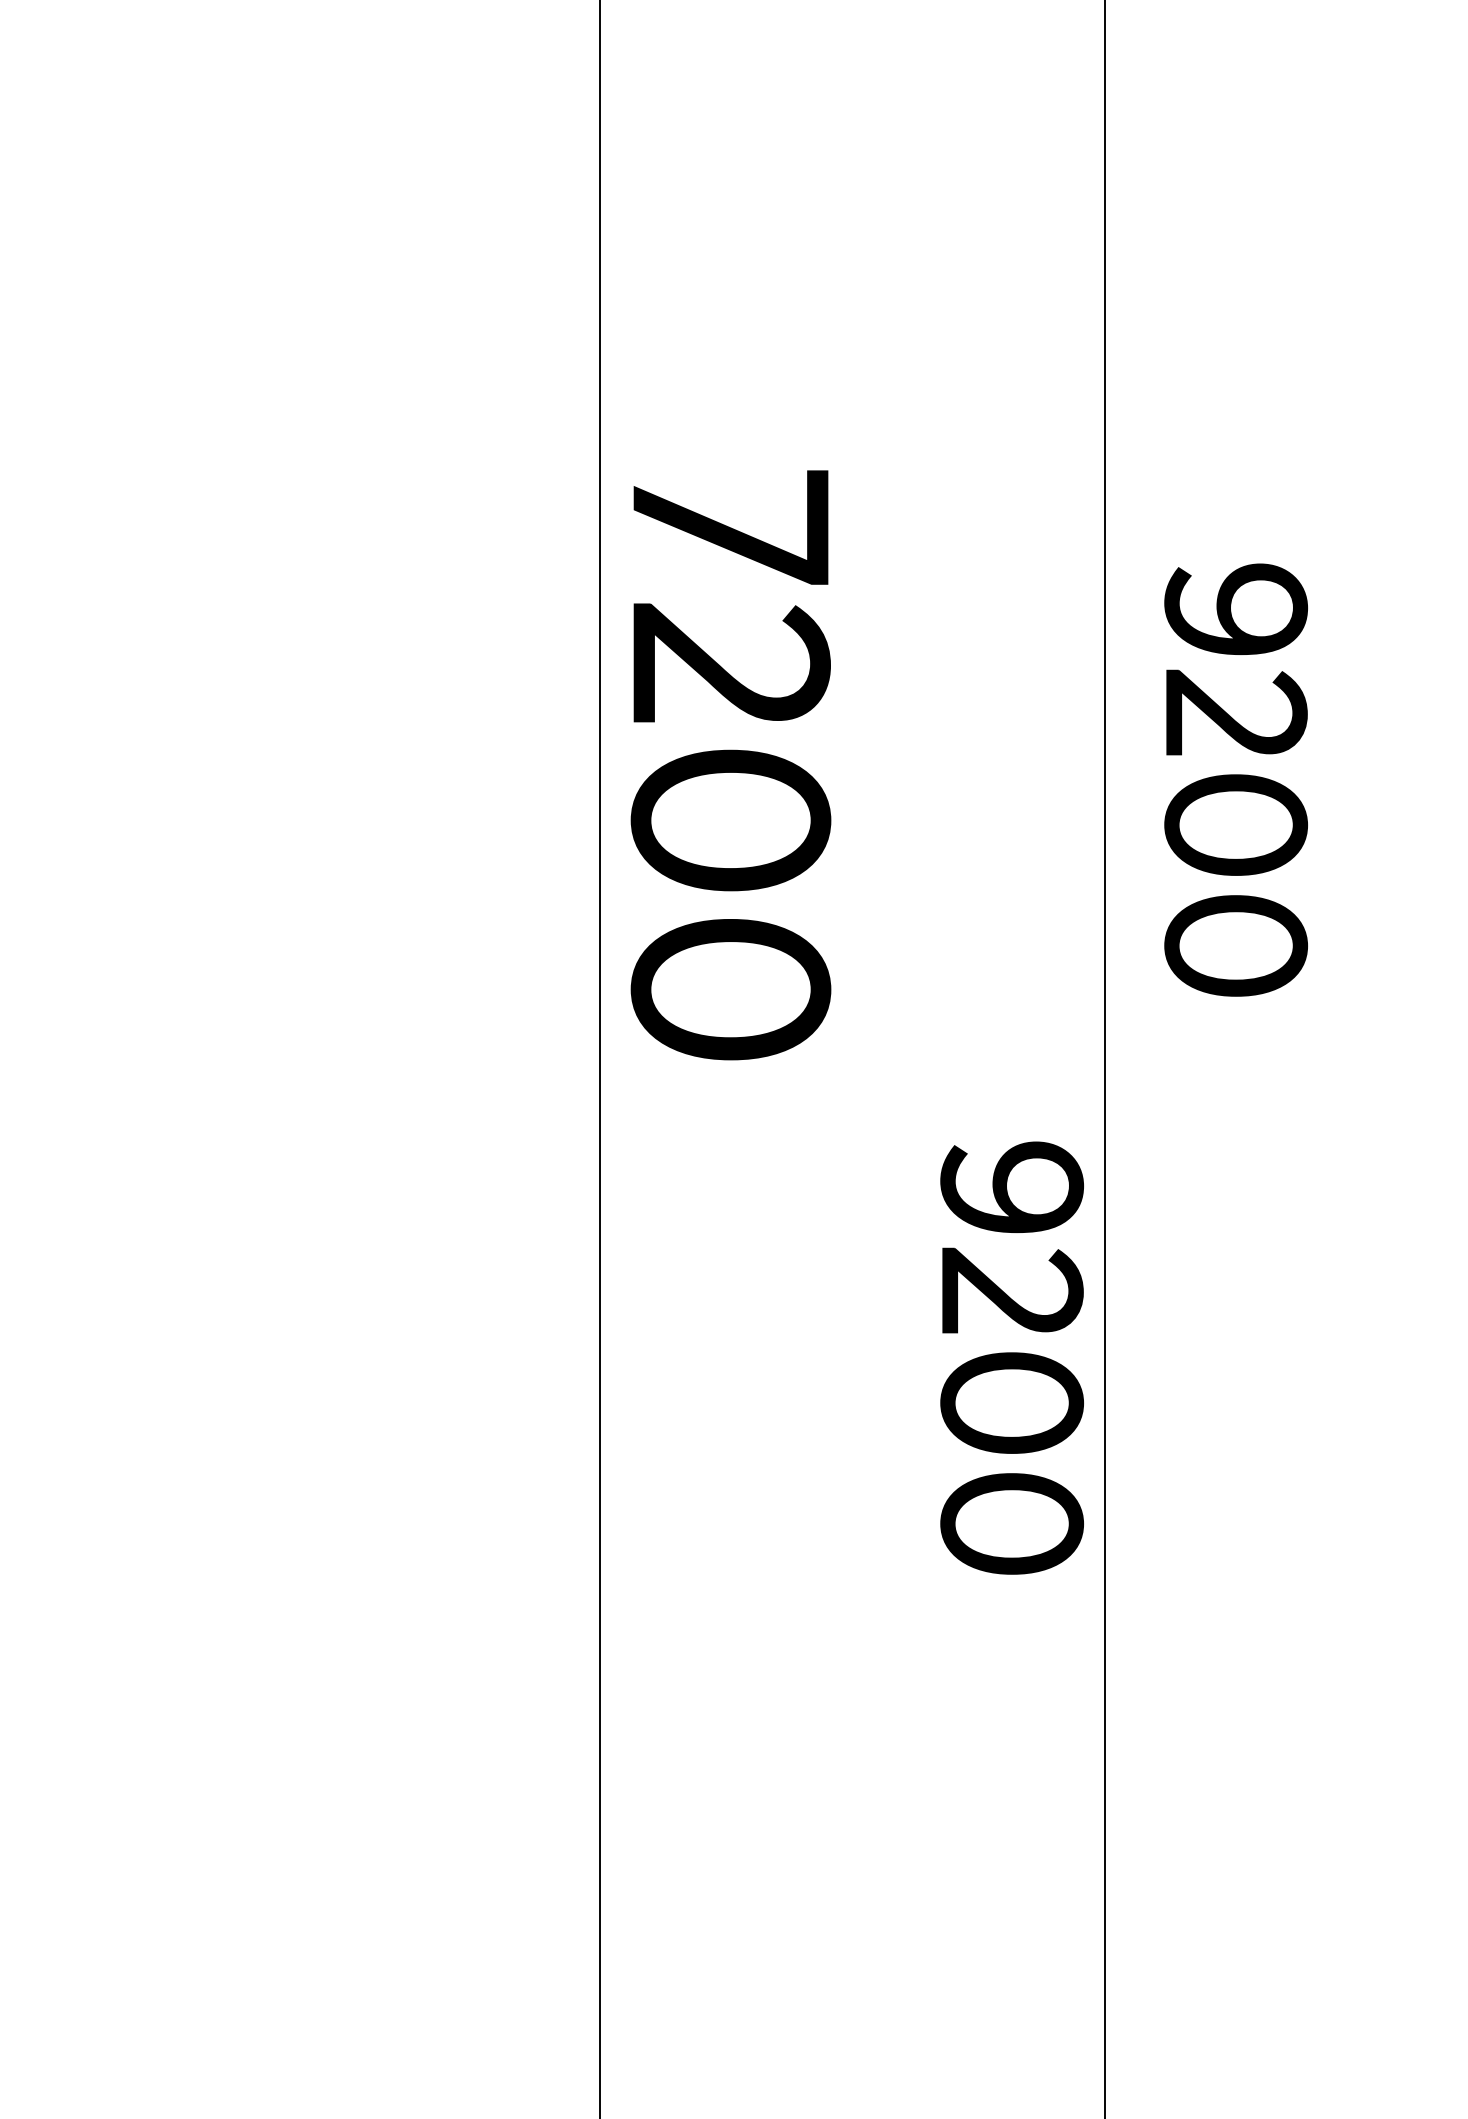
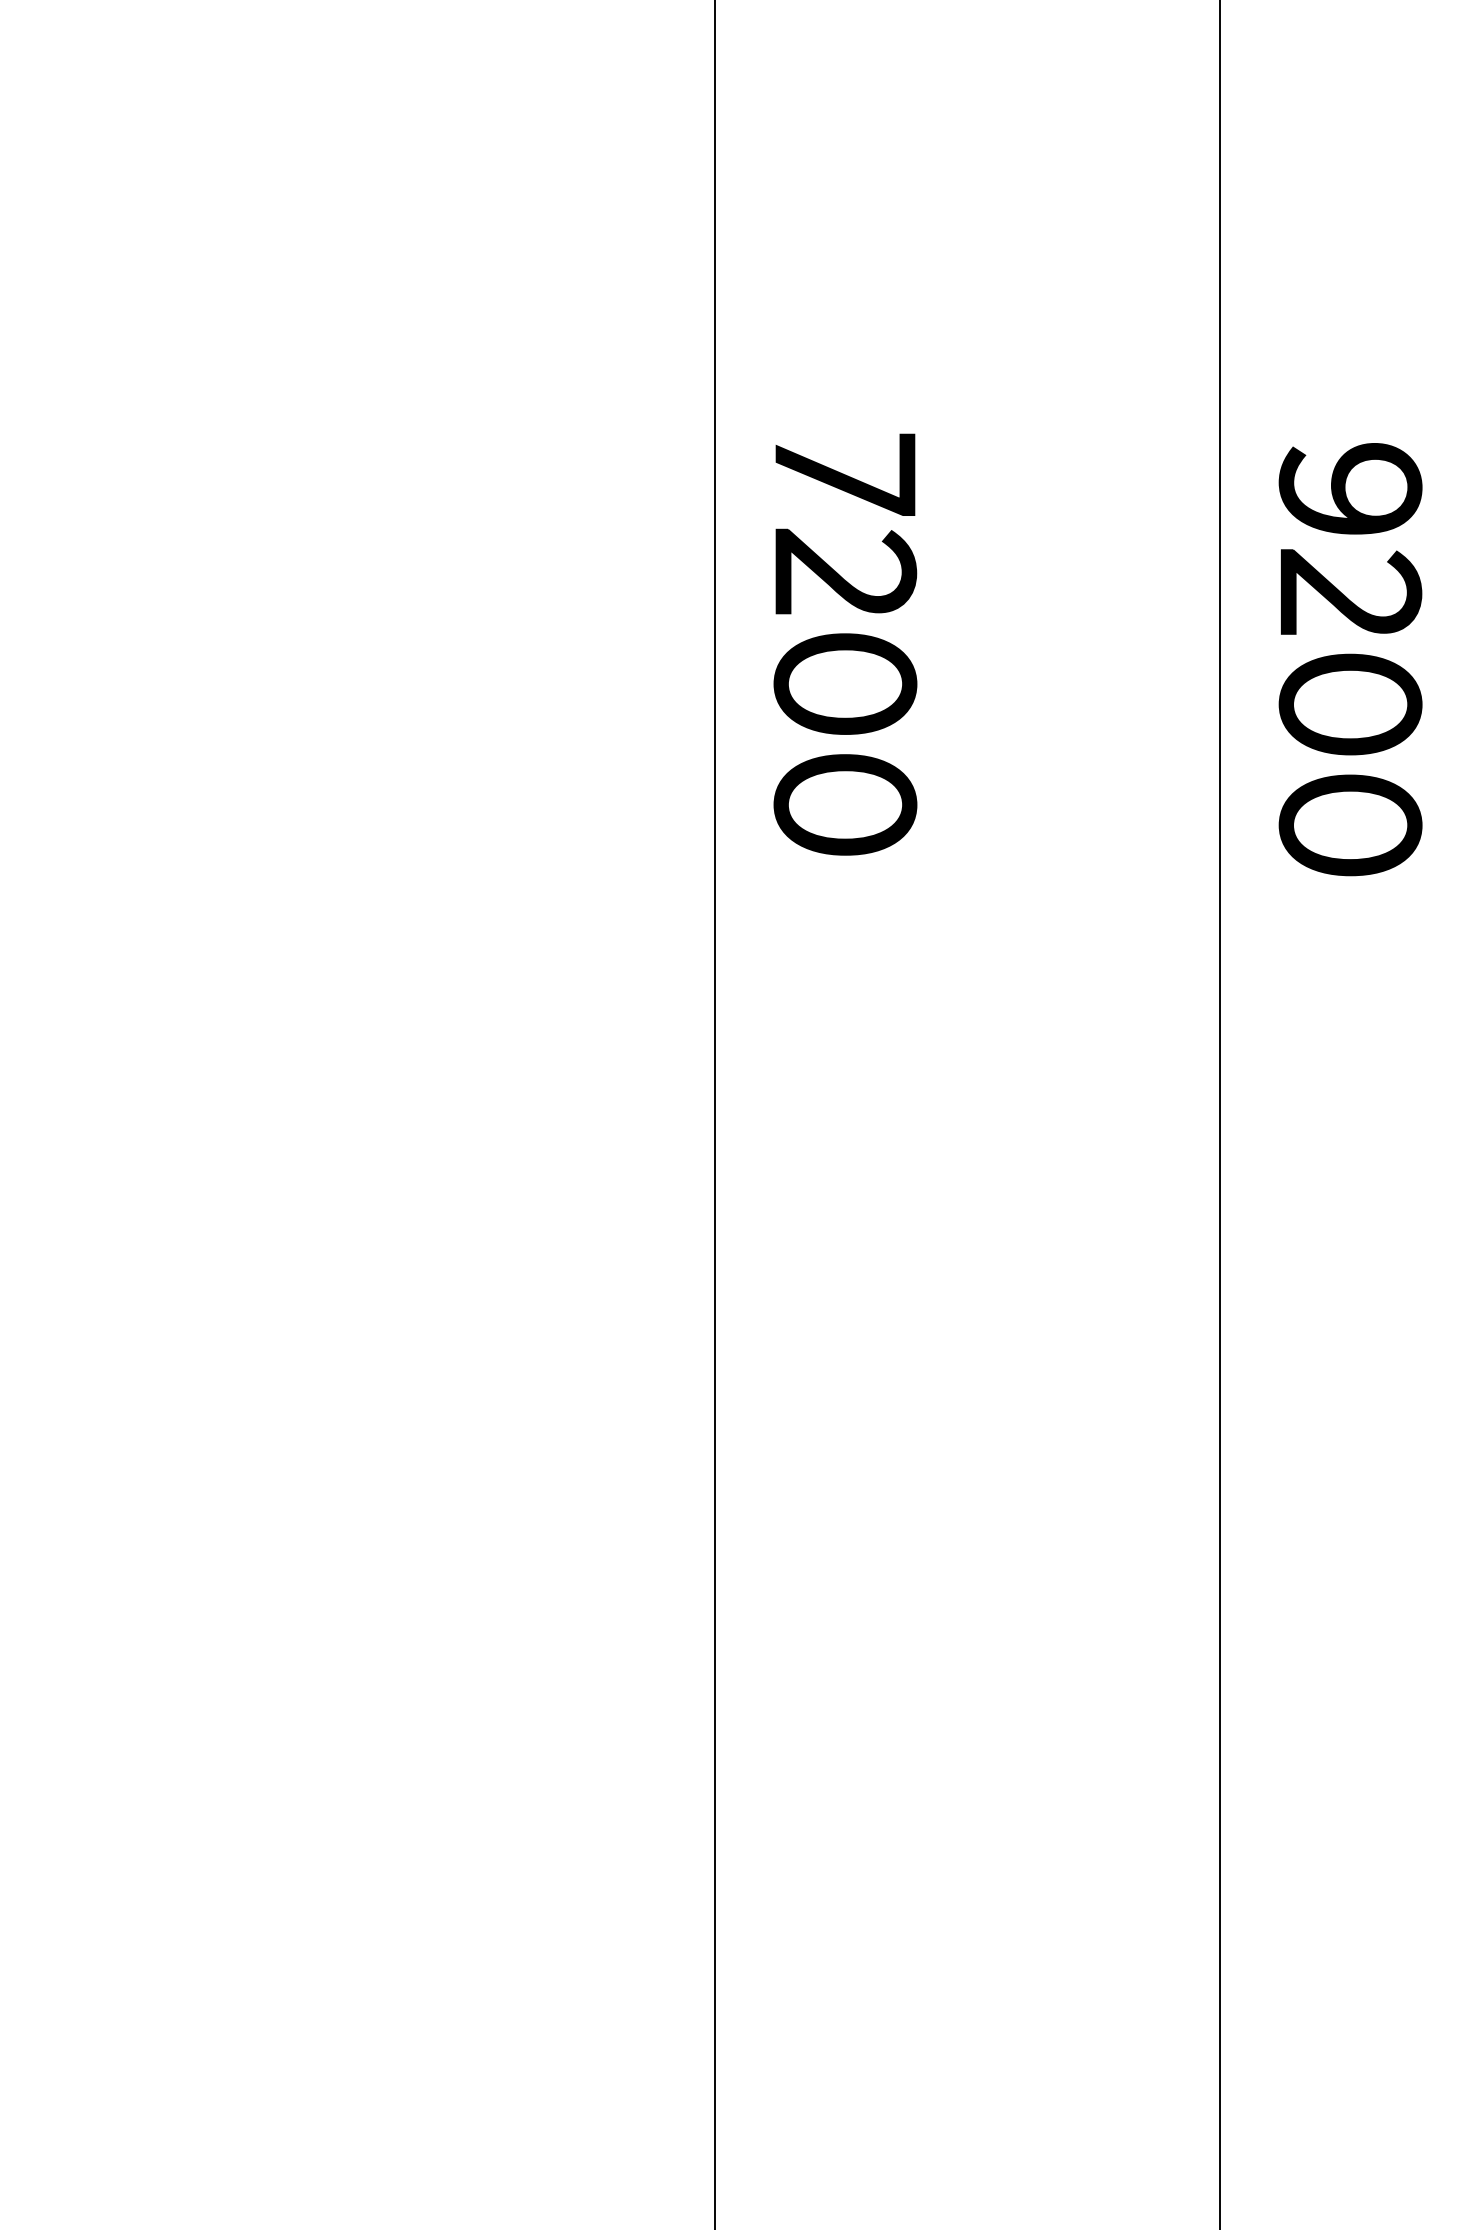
part: (731, 765) -> (845, 644), size x0.71
part: (1012, 1358) -> (1126, 1237), removed

